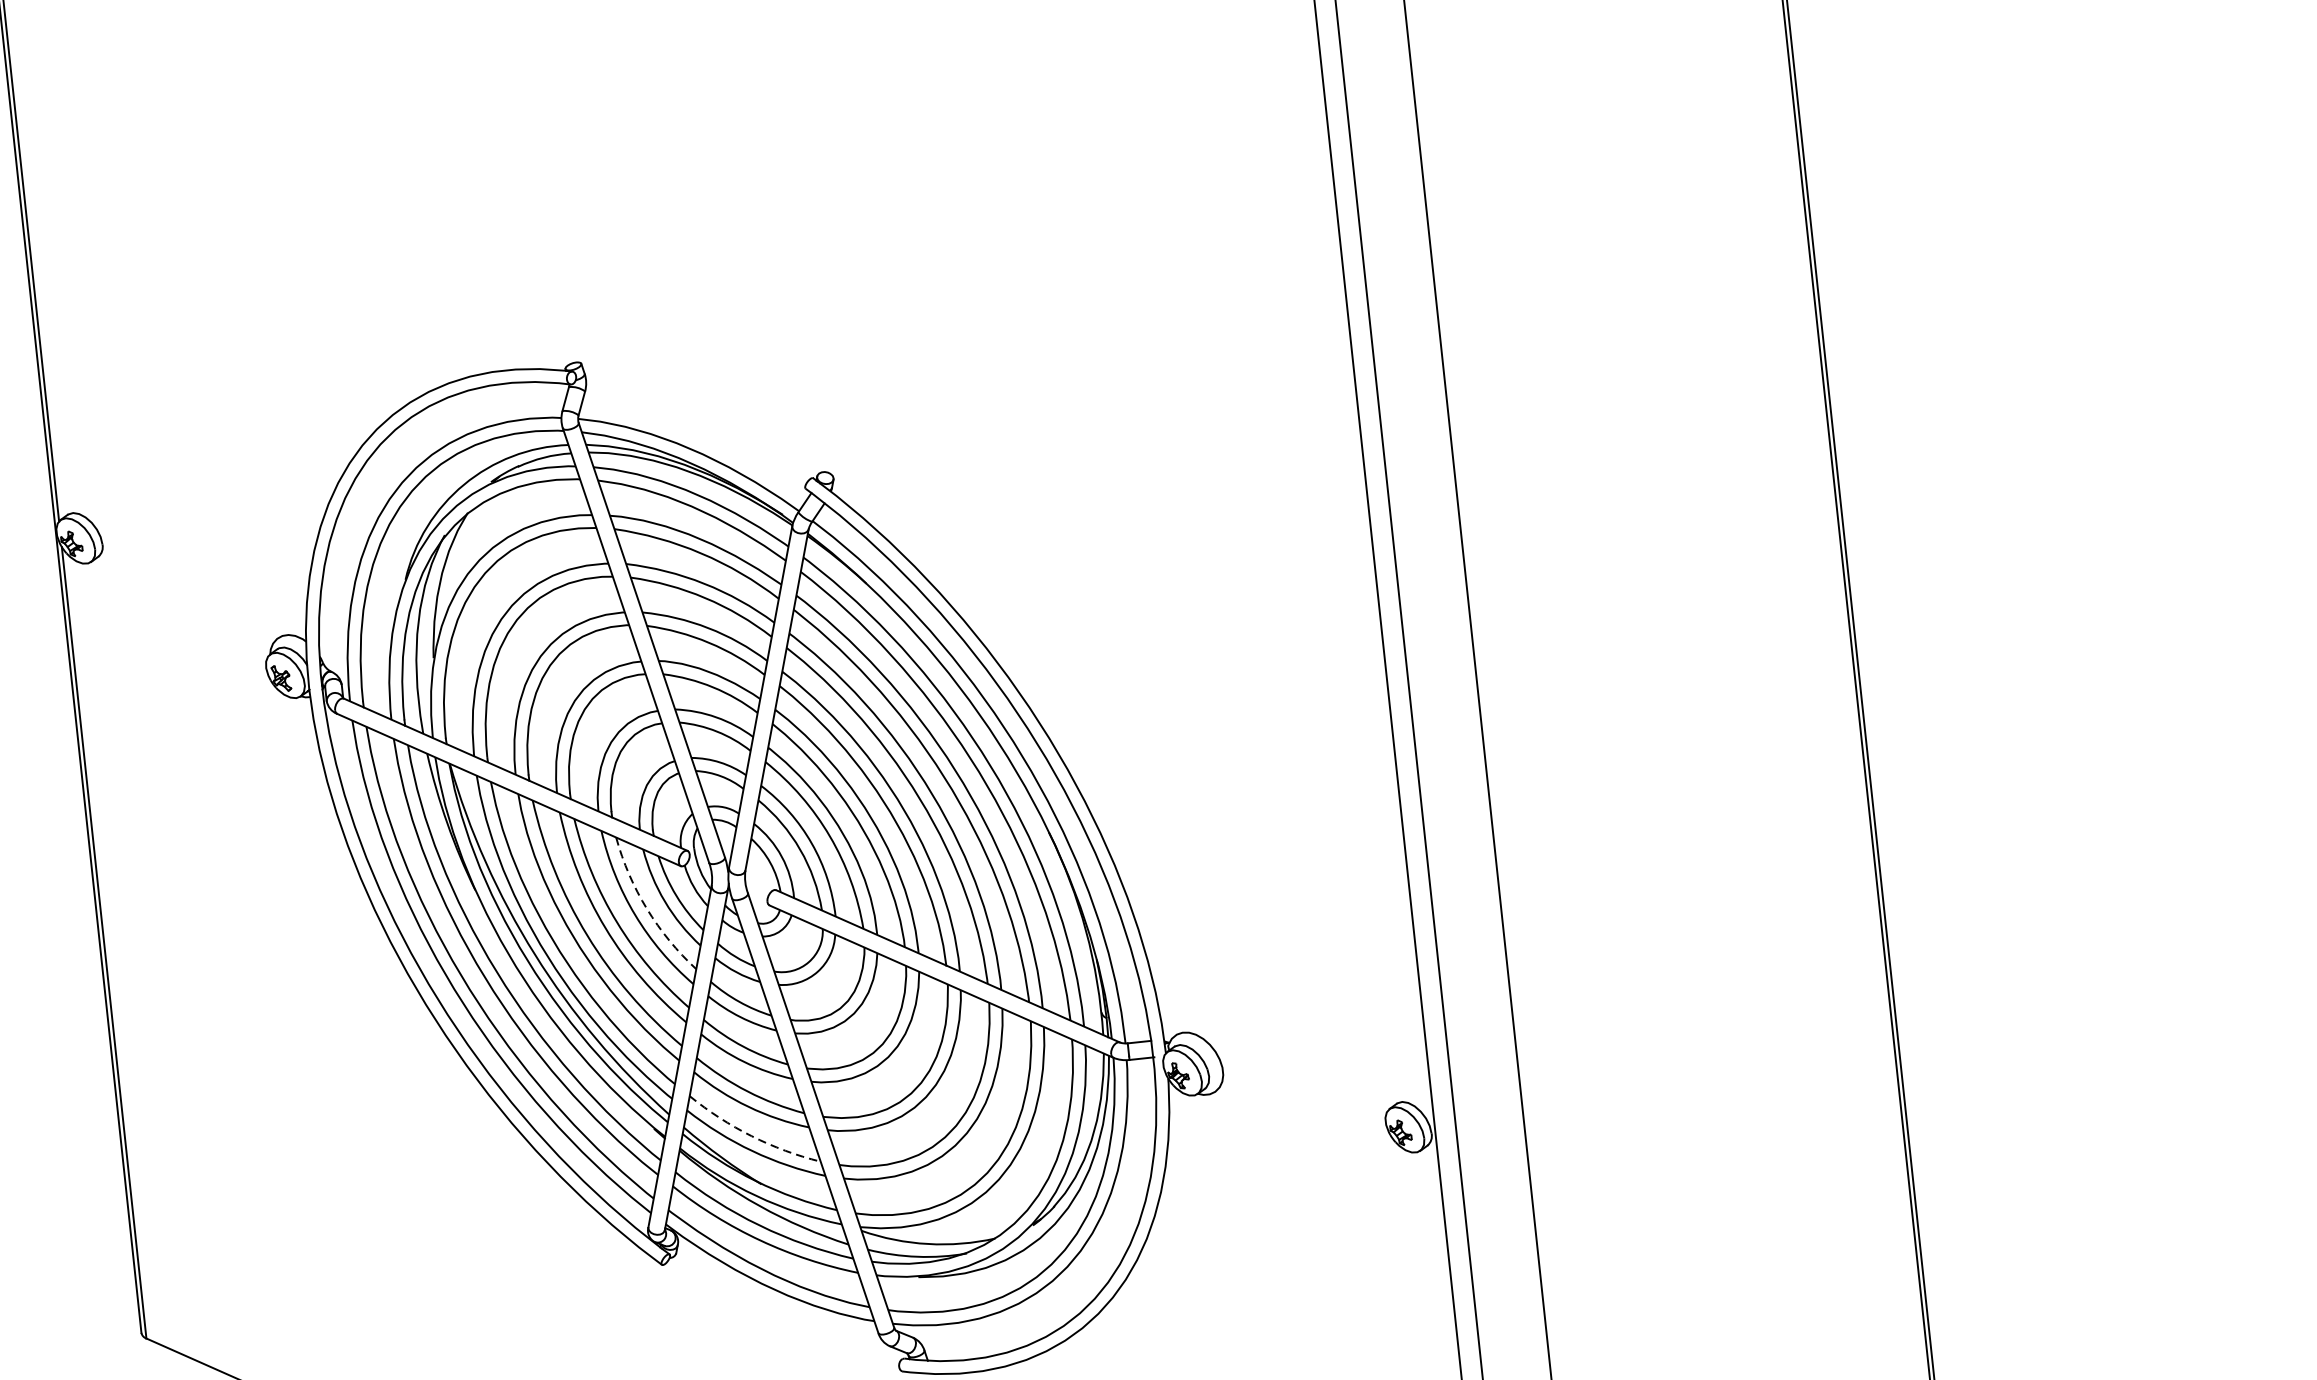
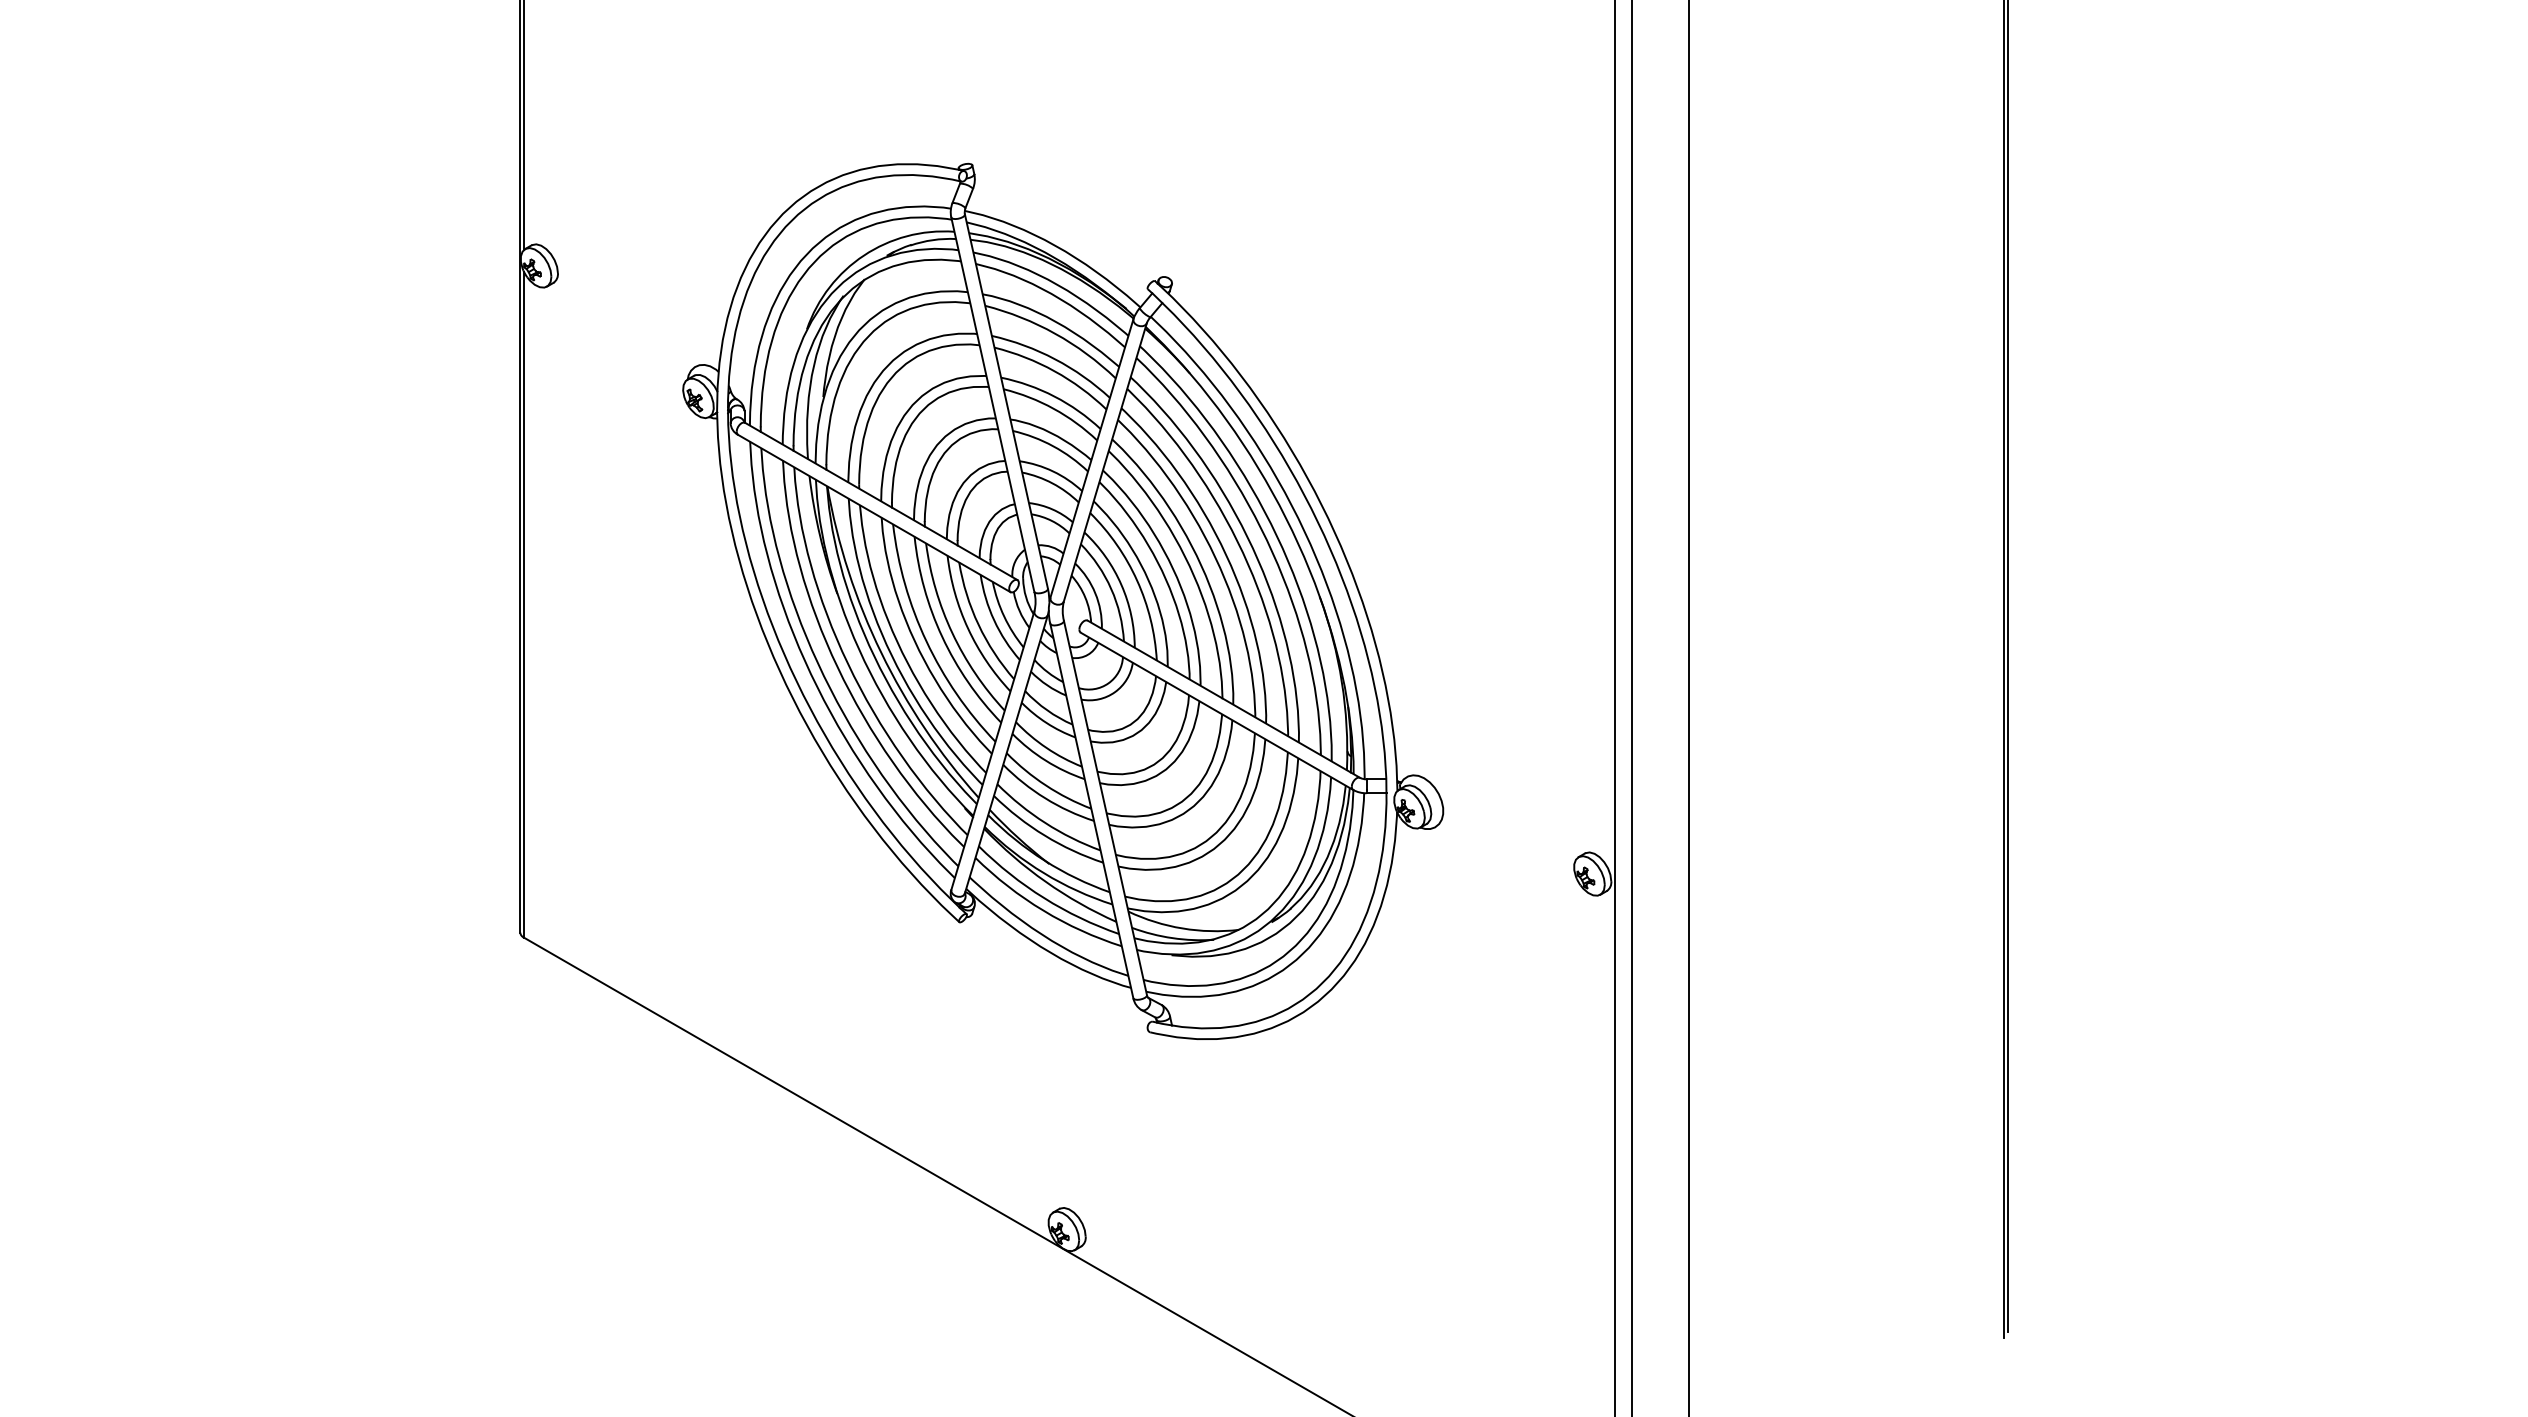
arc: (646, 908) -> (978, 624), dashed -> solid
arc: (751, 1136) -> (1045, 823), dashed -> solid

